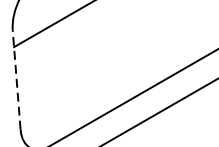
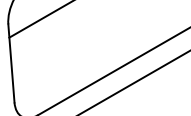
line: (16, 78) -> (11, 62), dashed -> solid

